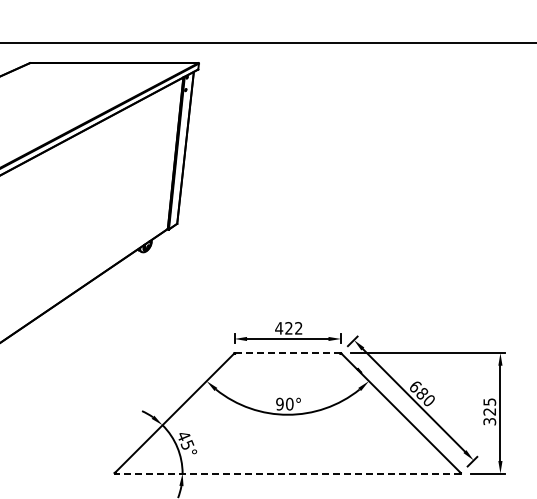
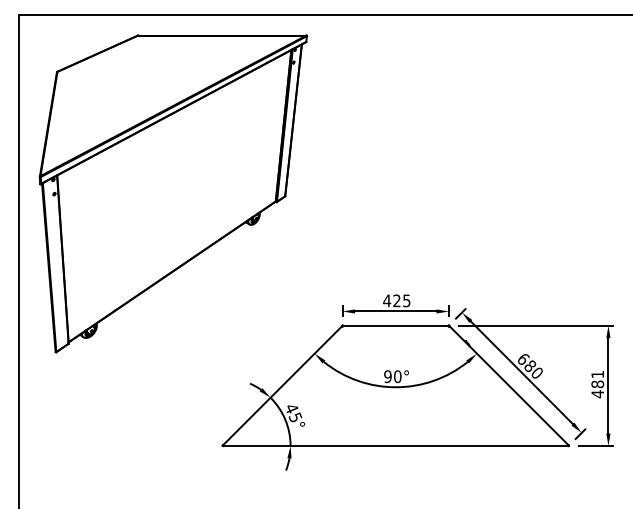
text: (298, 328) -> (406, 300), 422 -> 425
line: (288, 353) -> (396, 325), dashed -> solid
text: (489, 412) -> (597, 384), 325 -> 481
line: (287, 474) -> (395, 446), dashed -> solid

